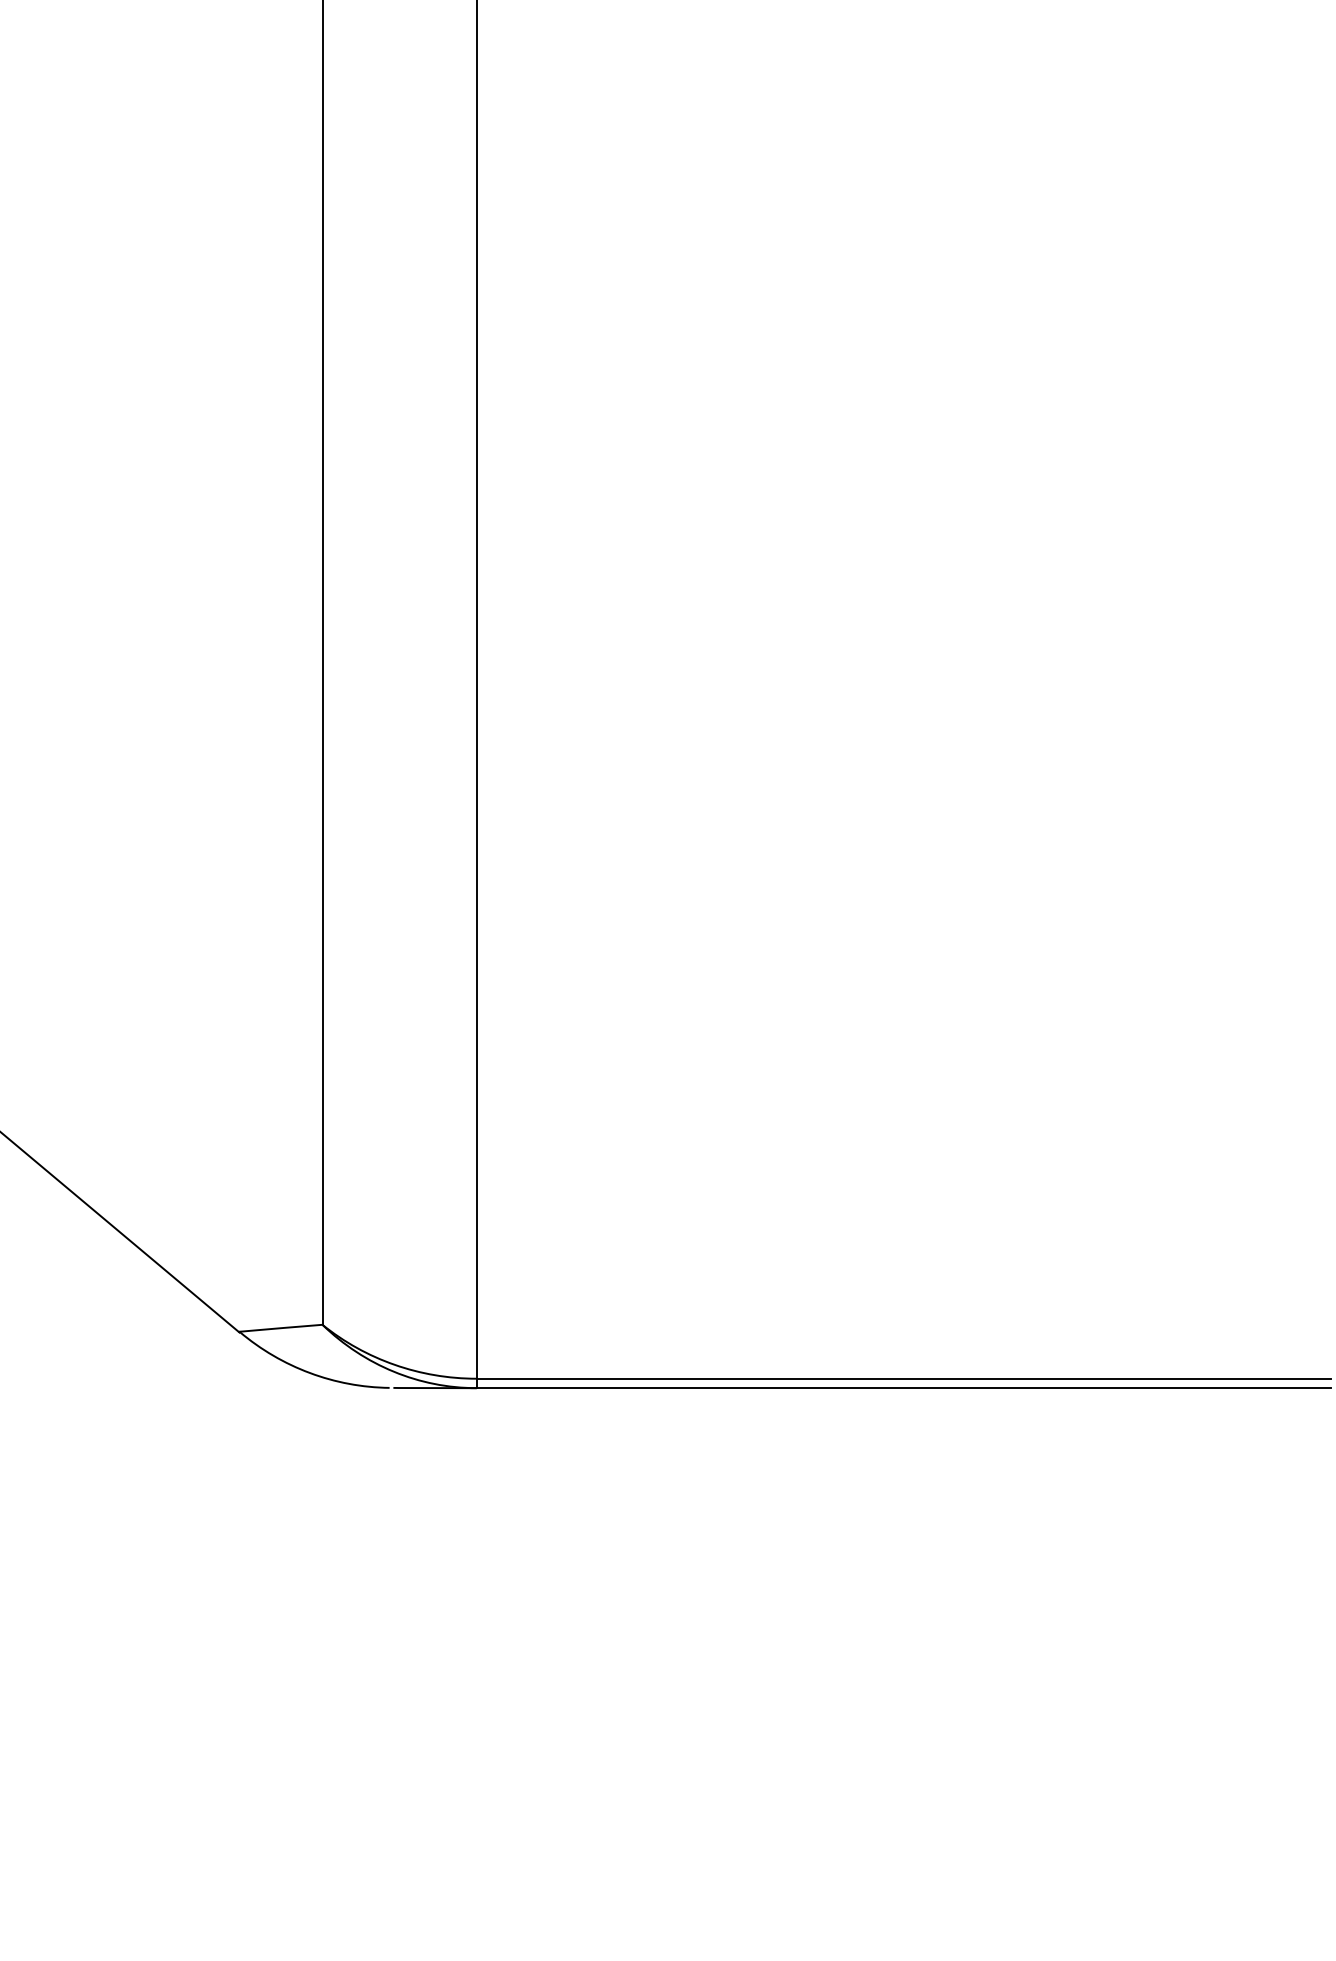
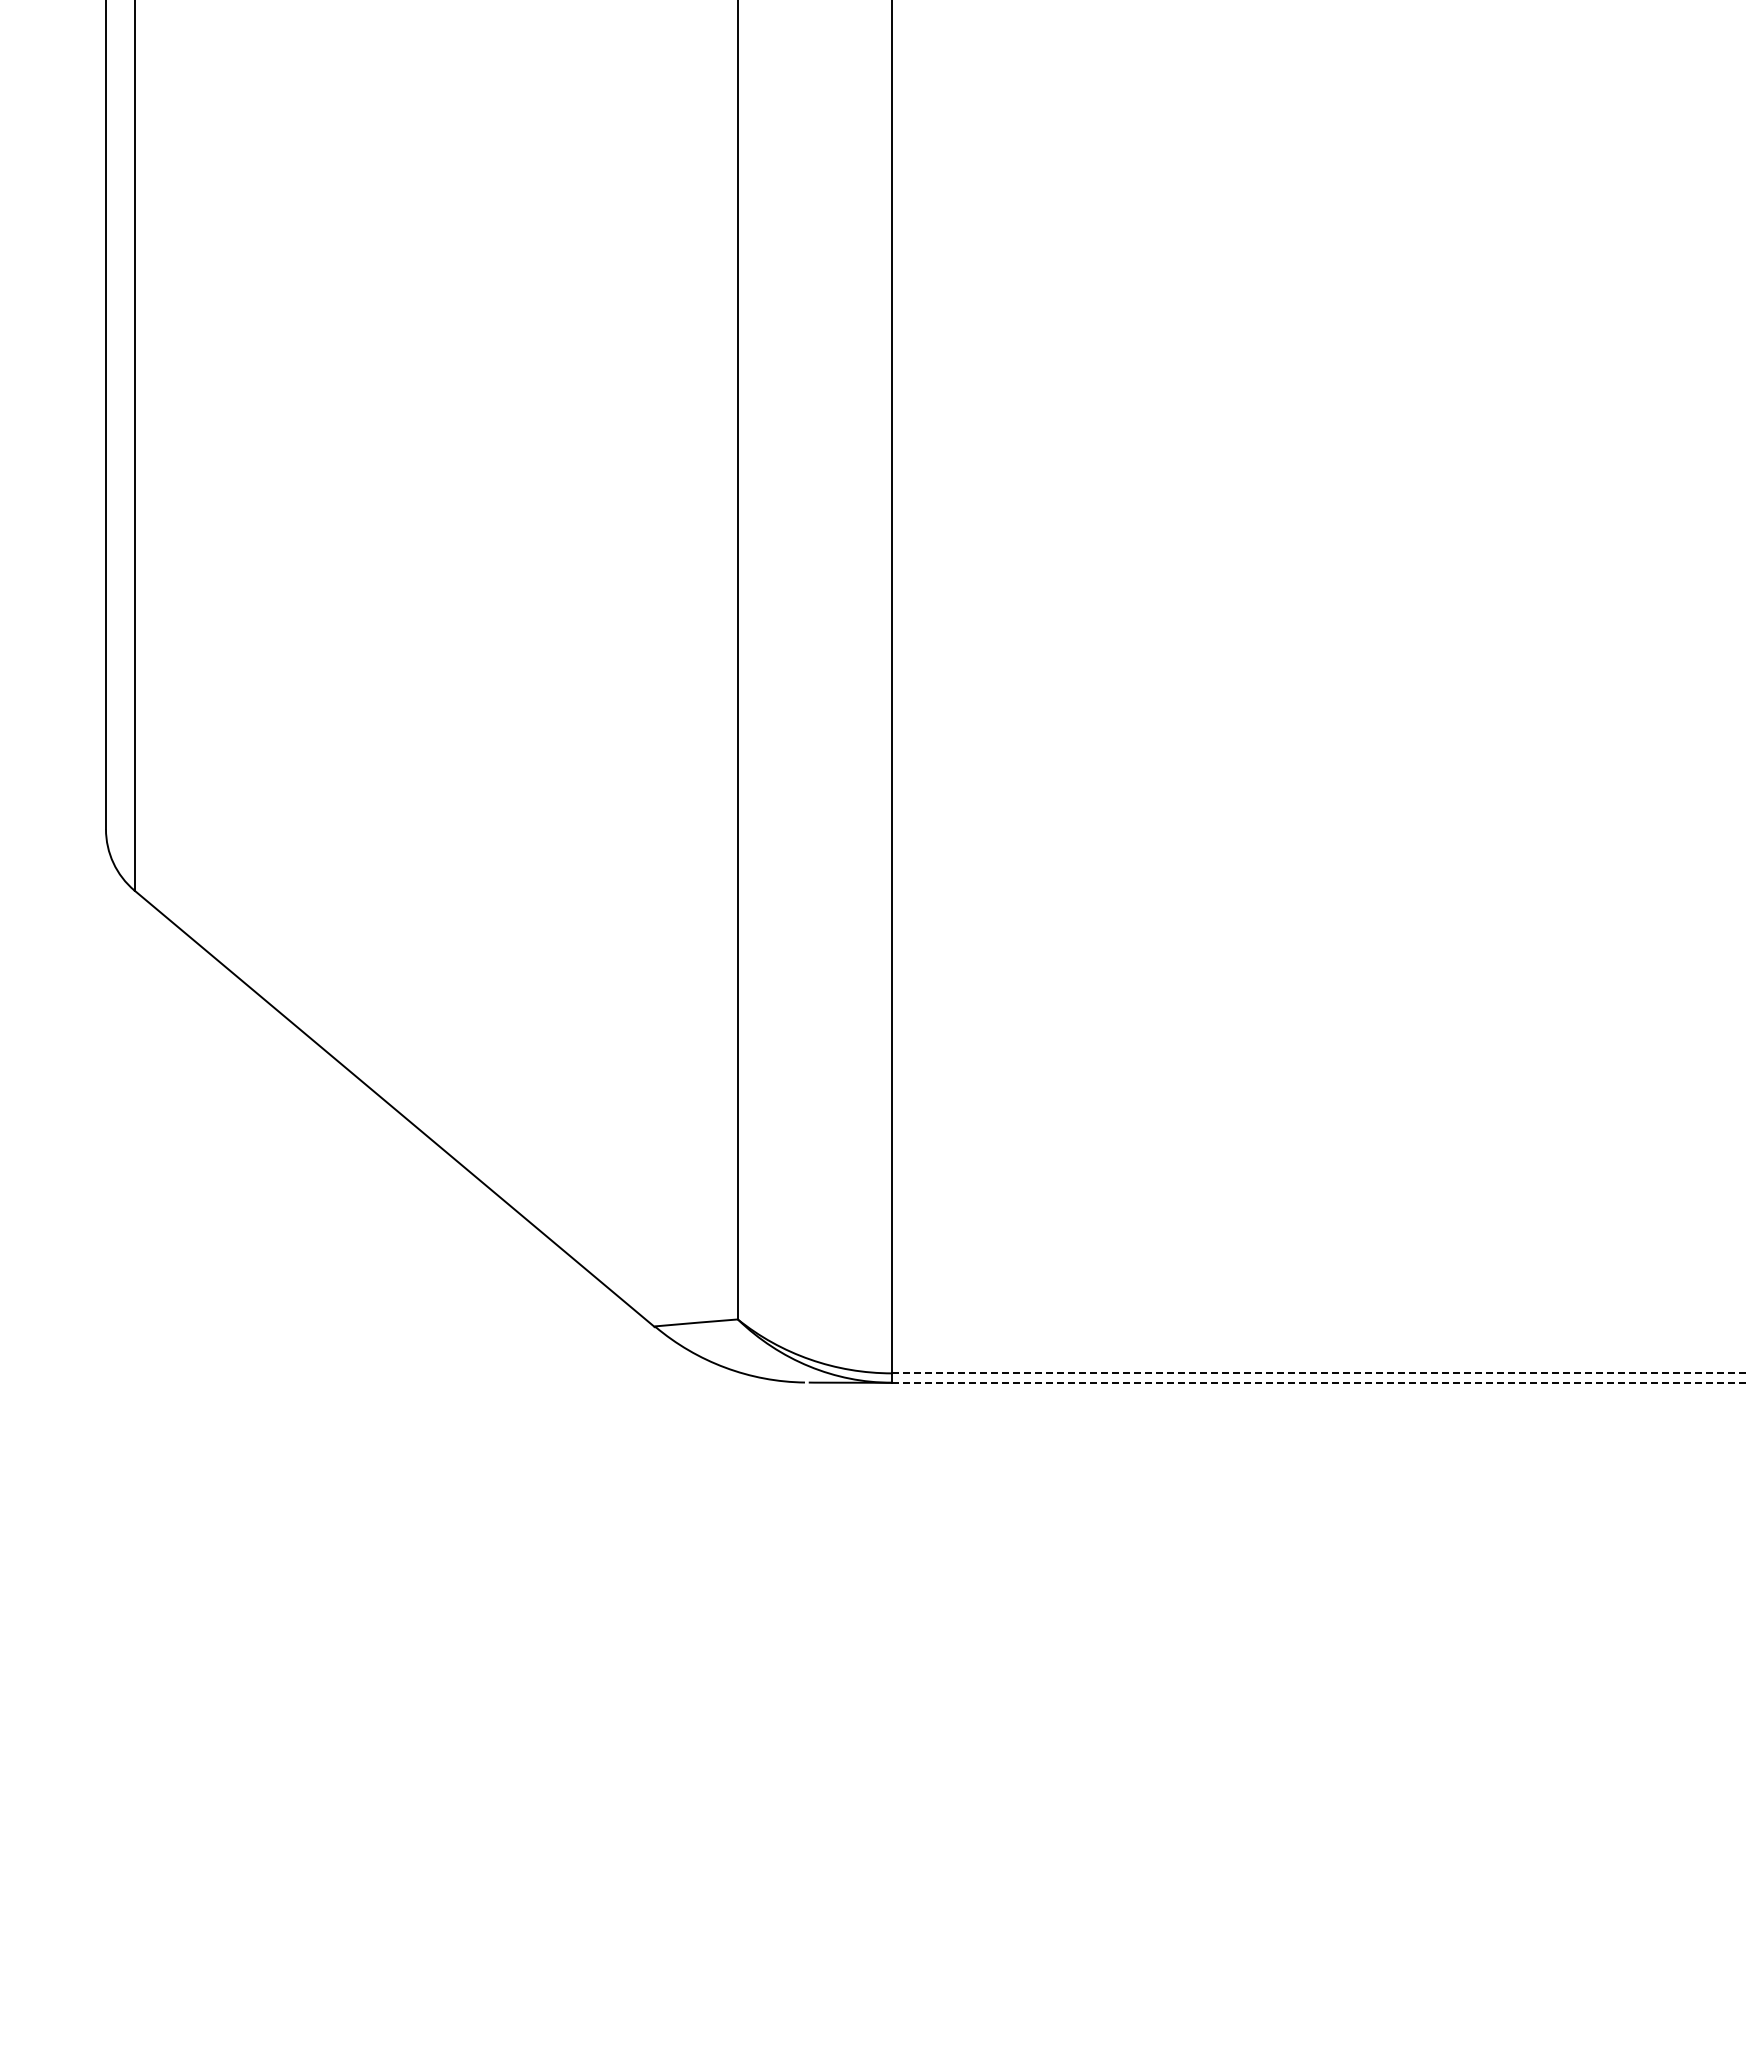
line: (904, 1378) -> (1319, 1373), solid -> dashed
line: (904, 1387) -> (1319, 1382), solid -> dashed

